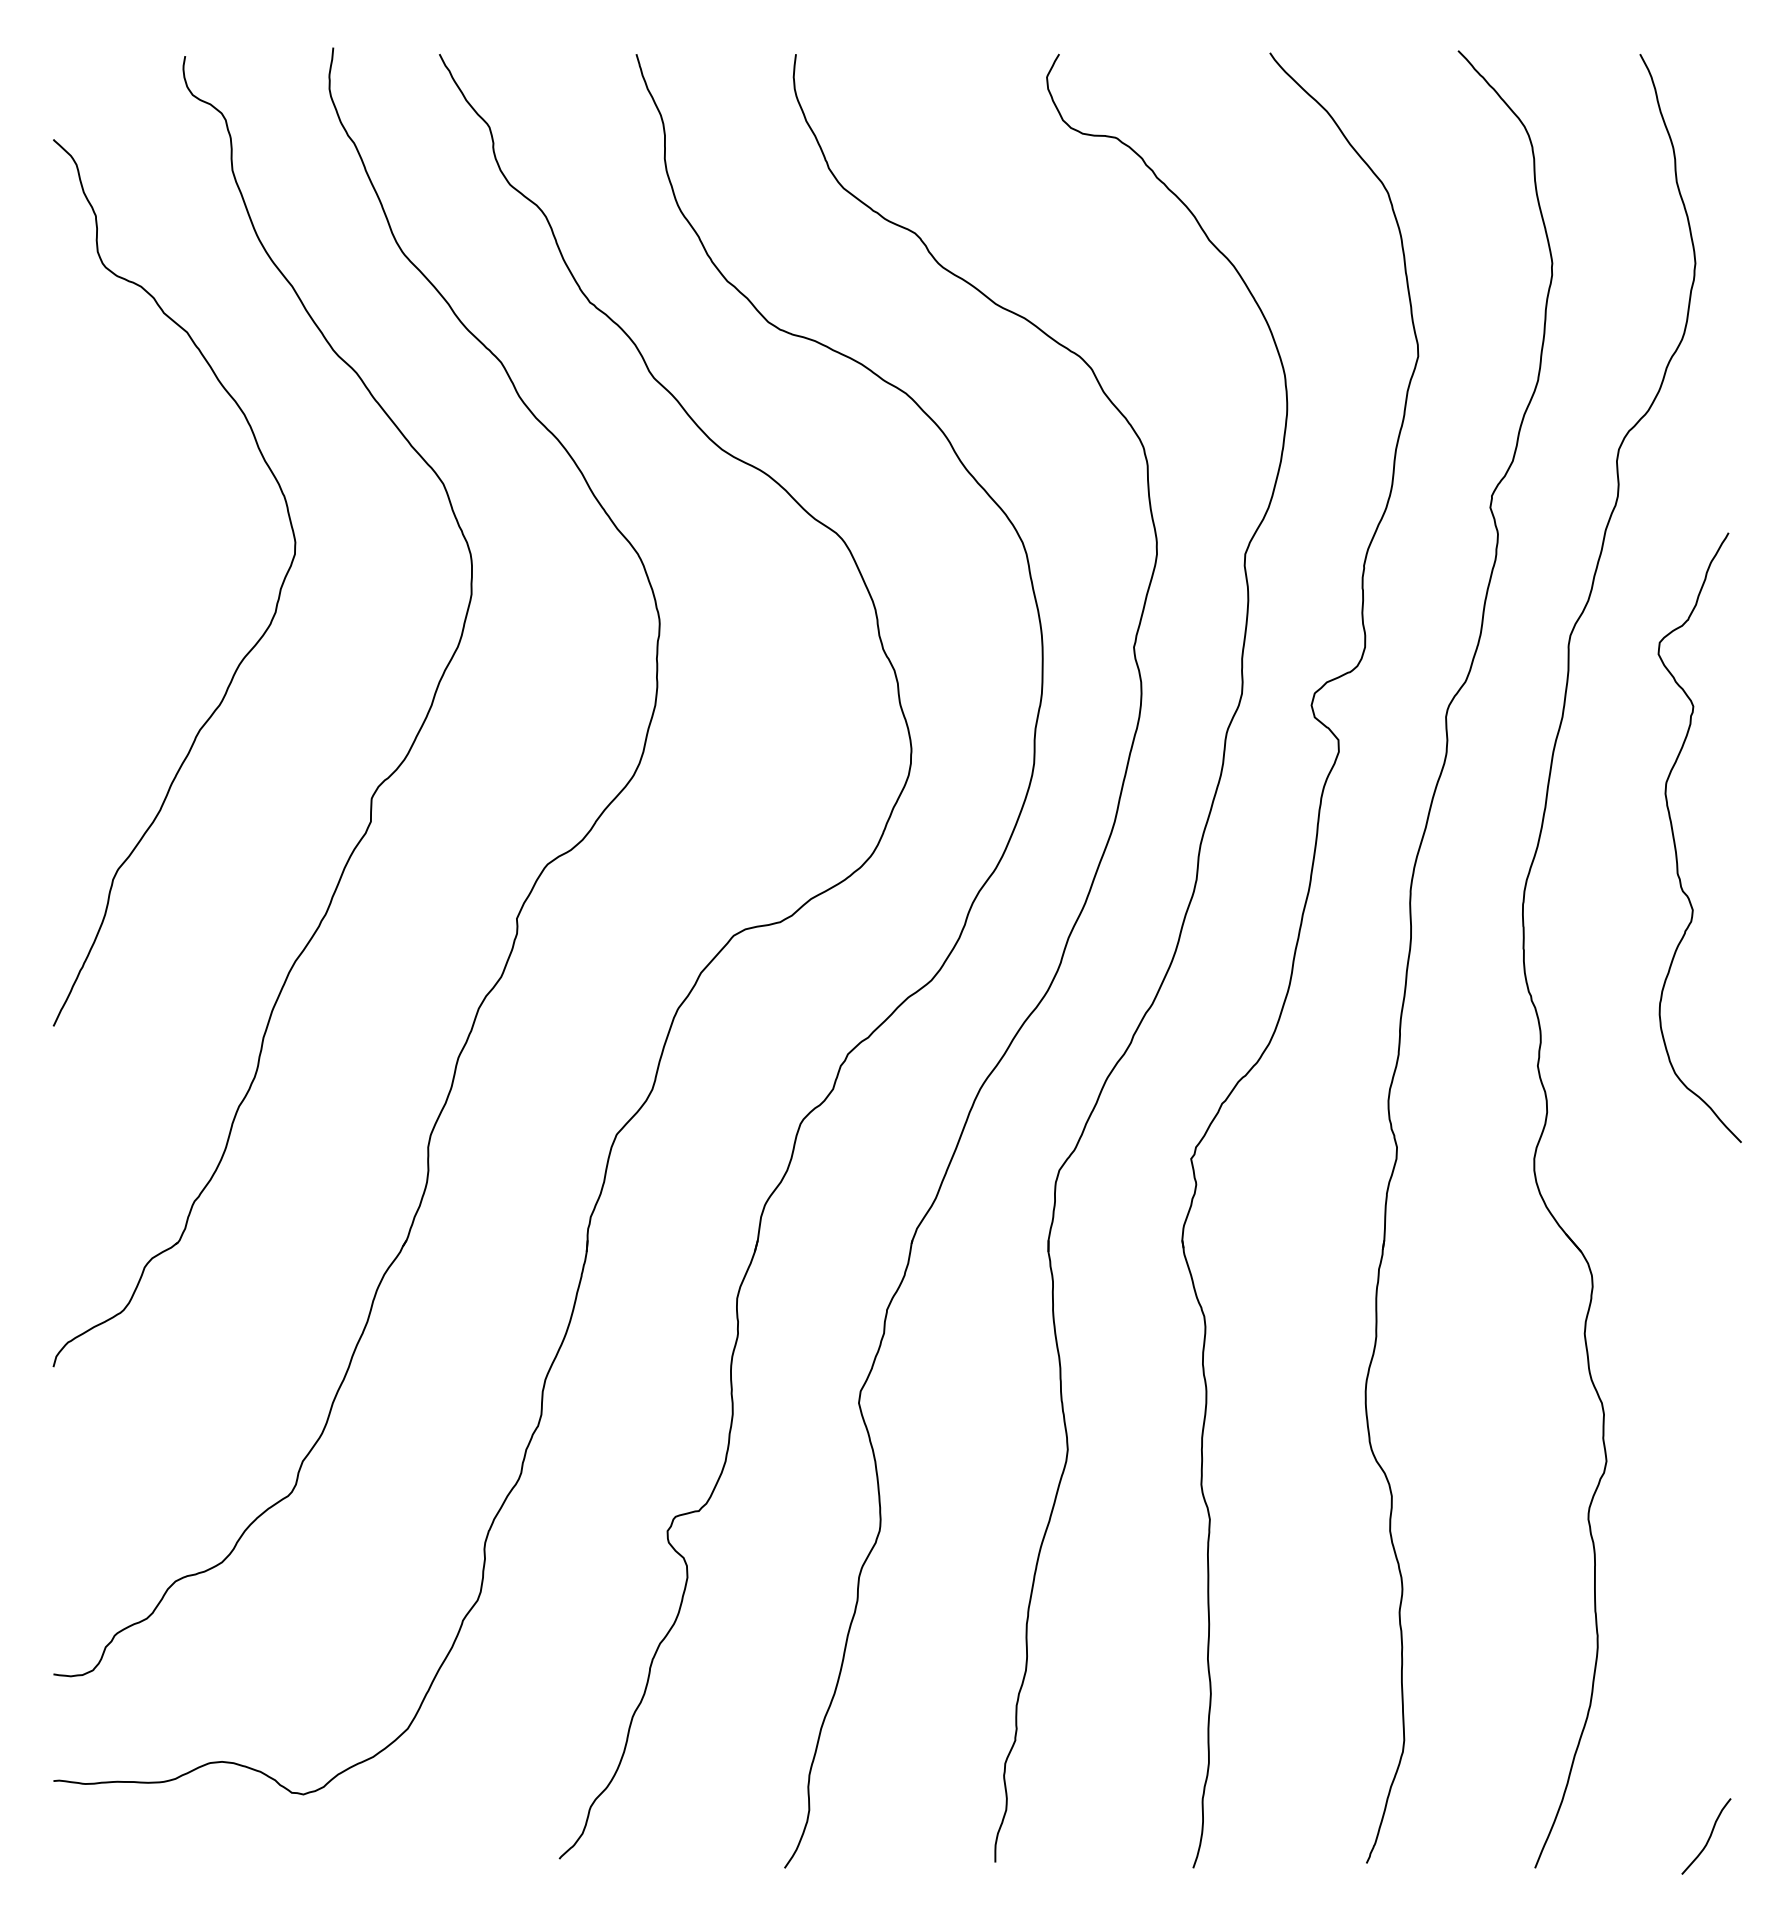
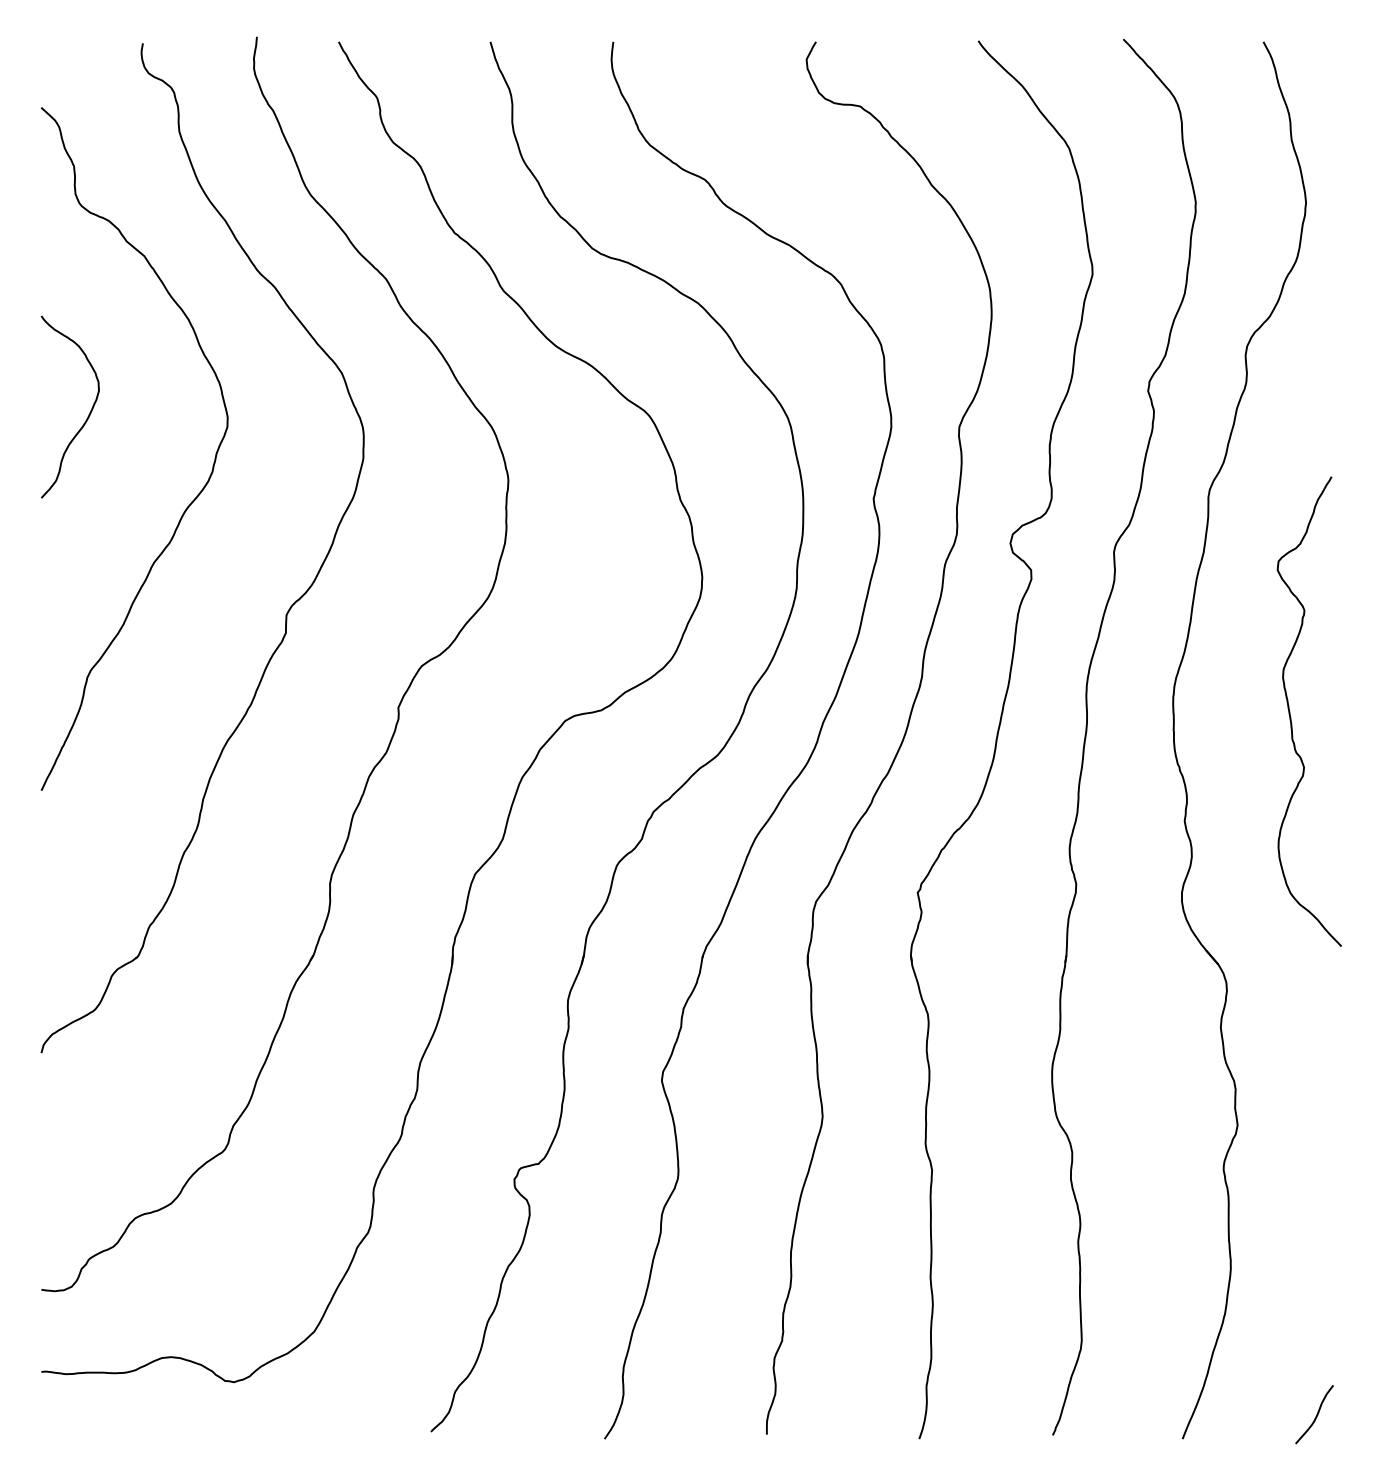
curve: (114, 539) -> (88, 415), added
curve: (1675, 841) -> (1290, 714), moved

